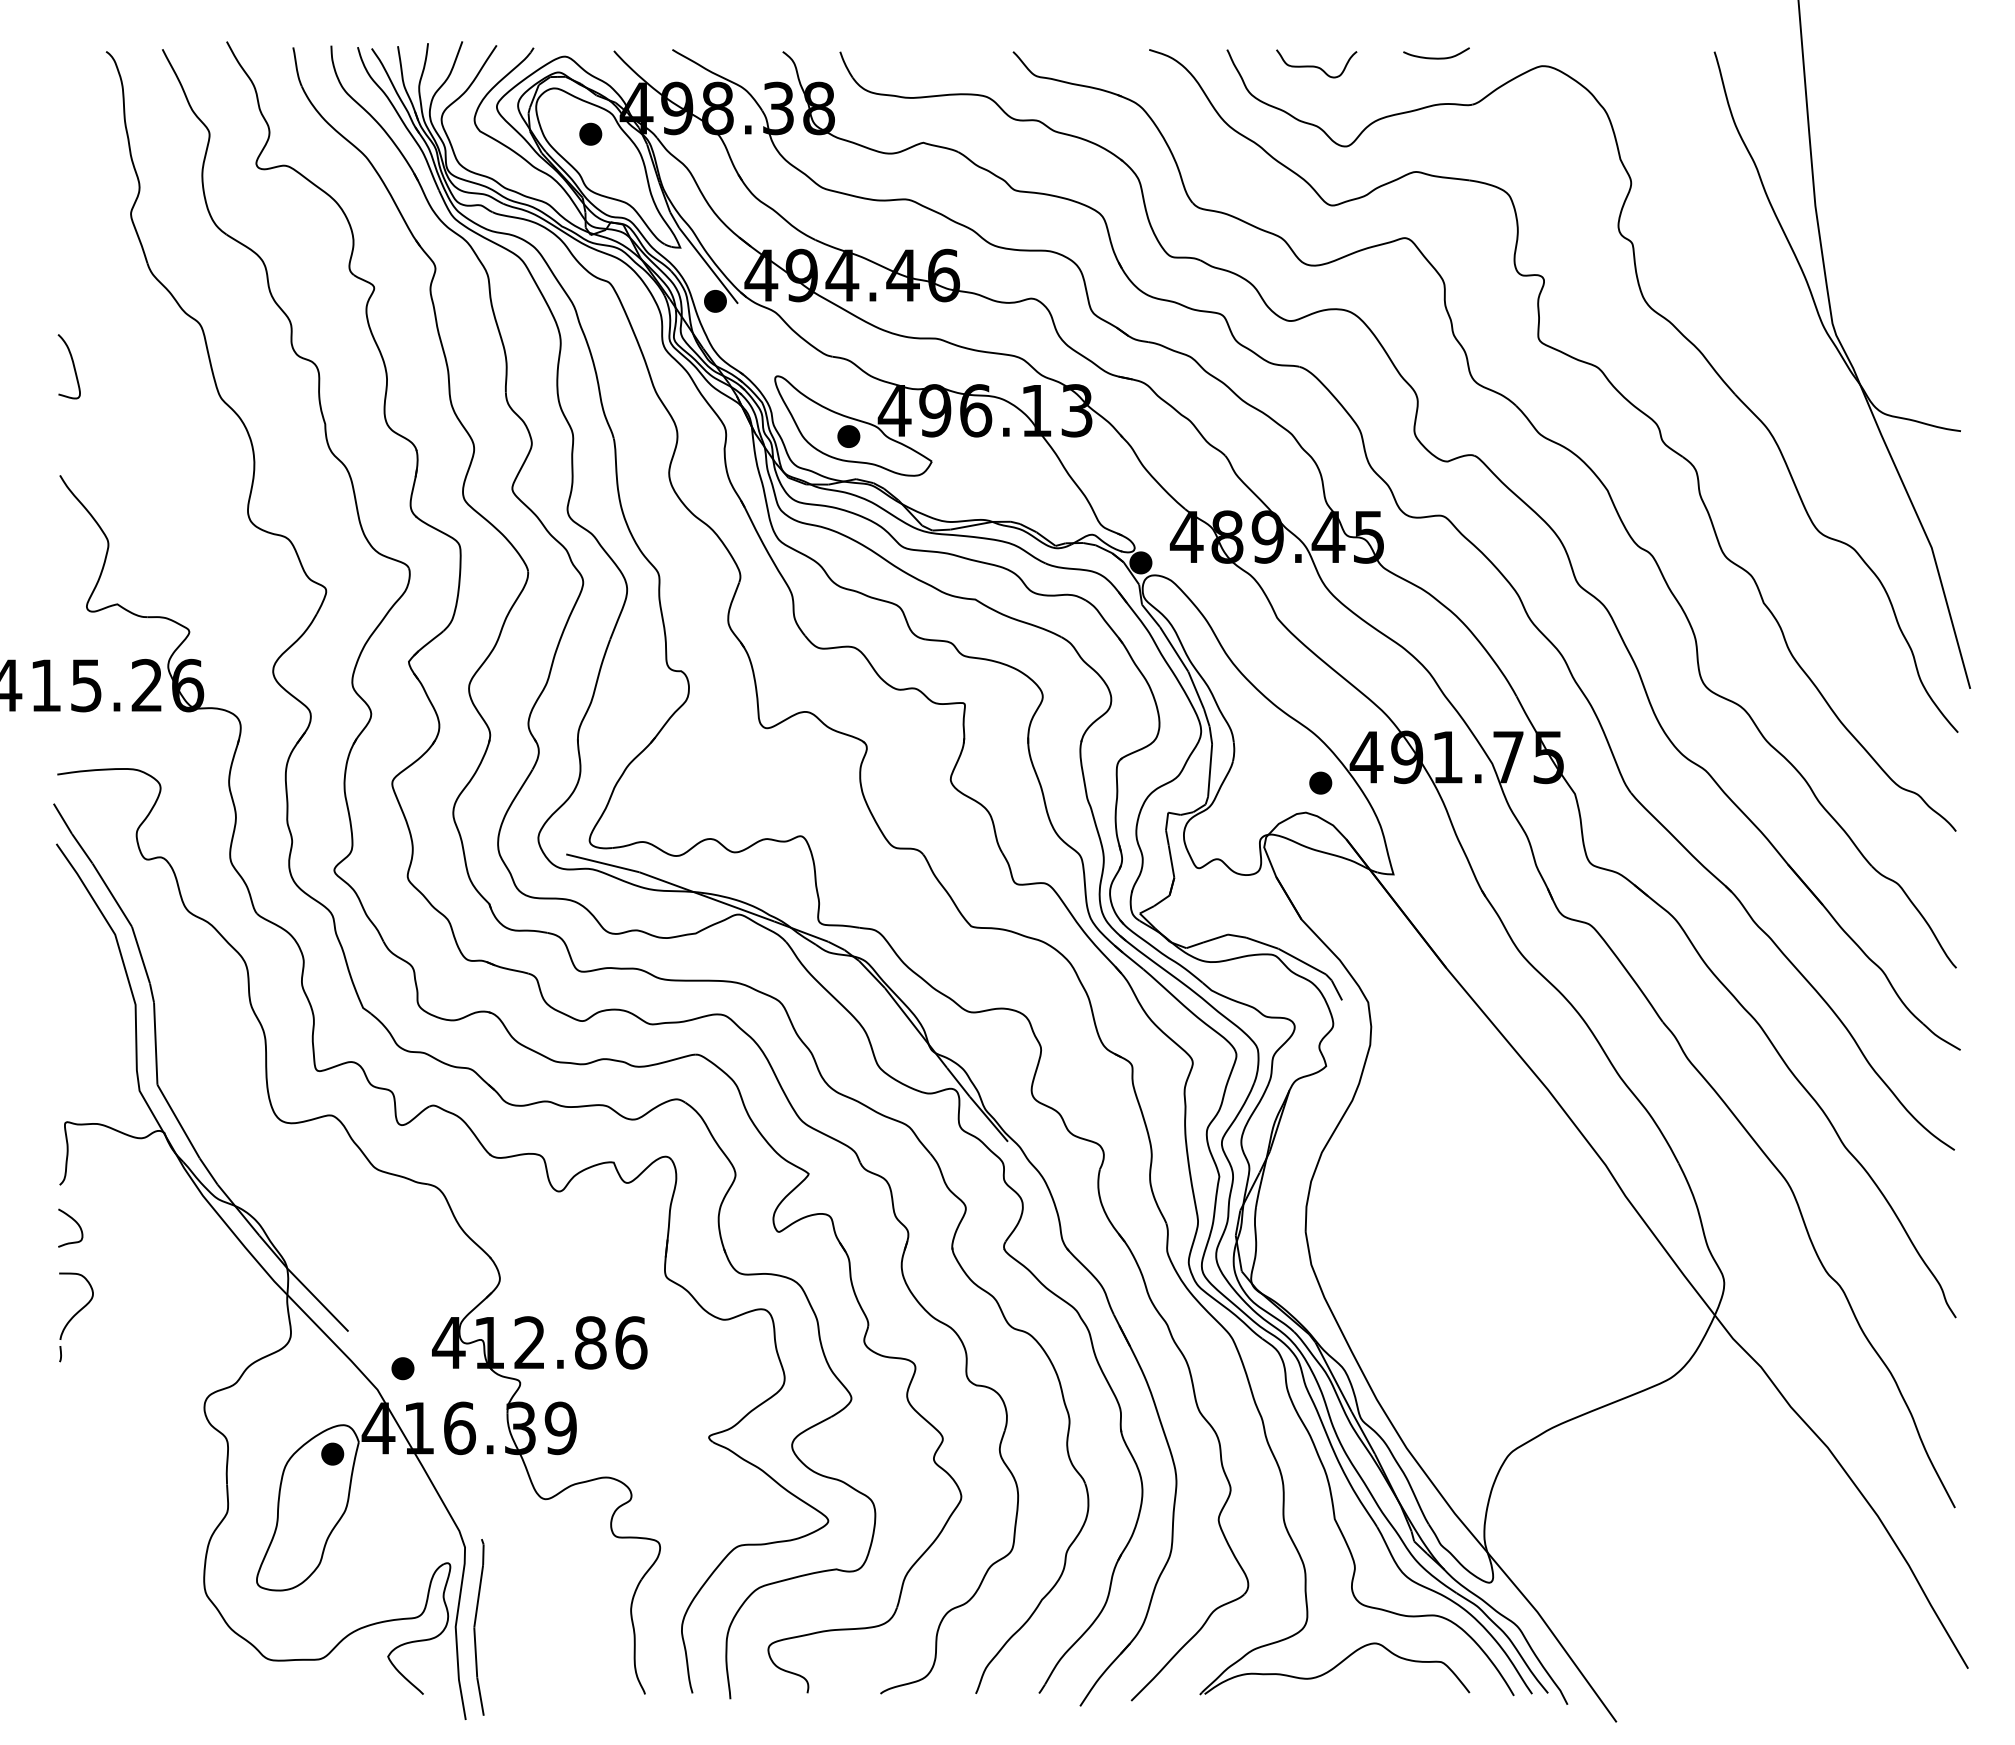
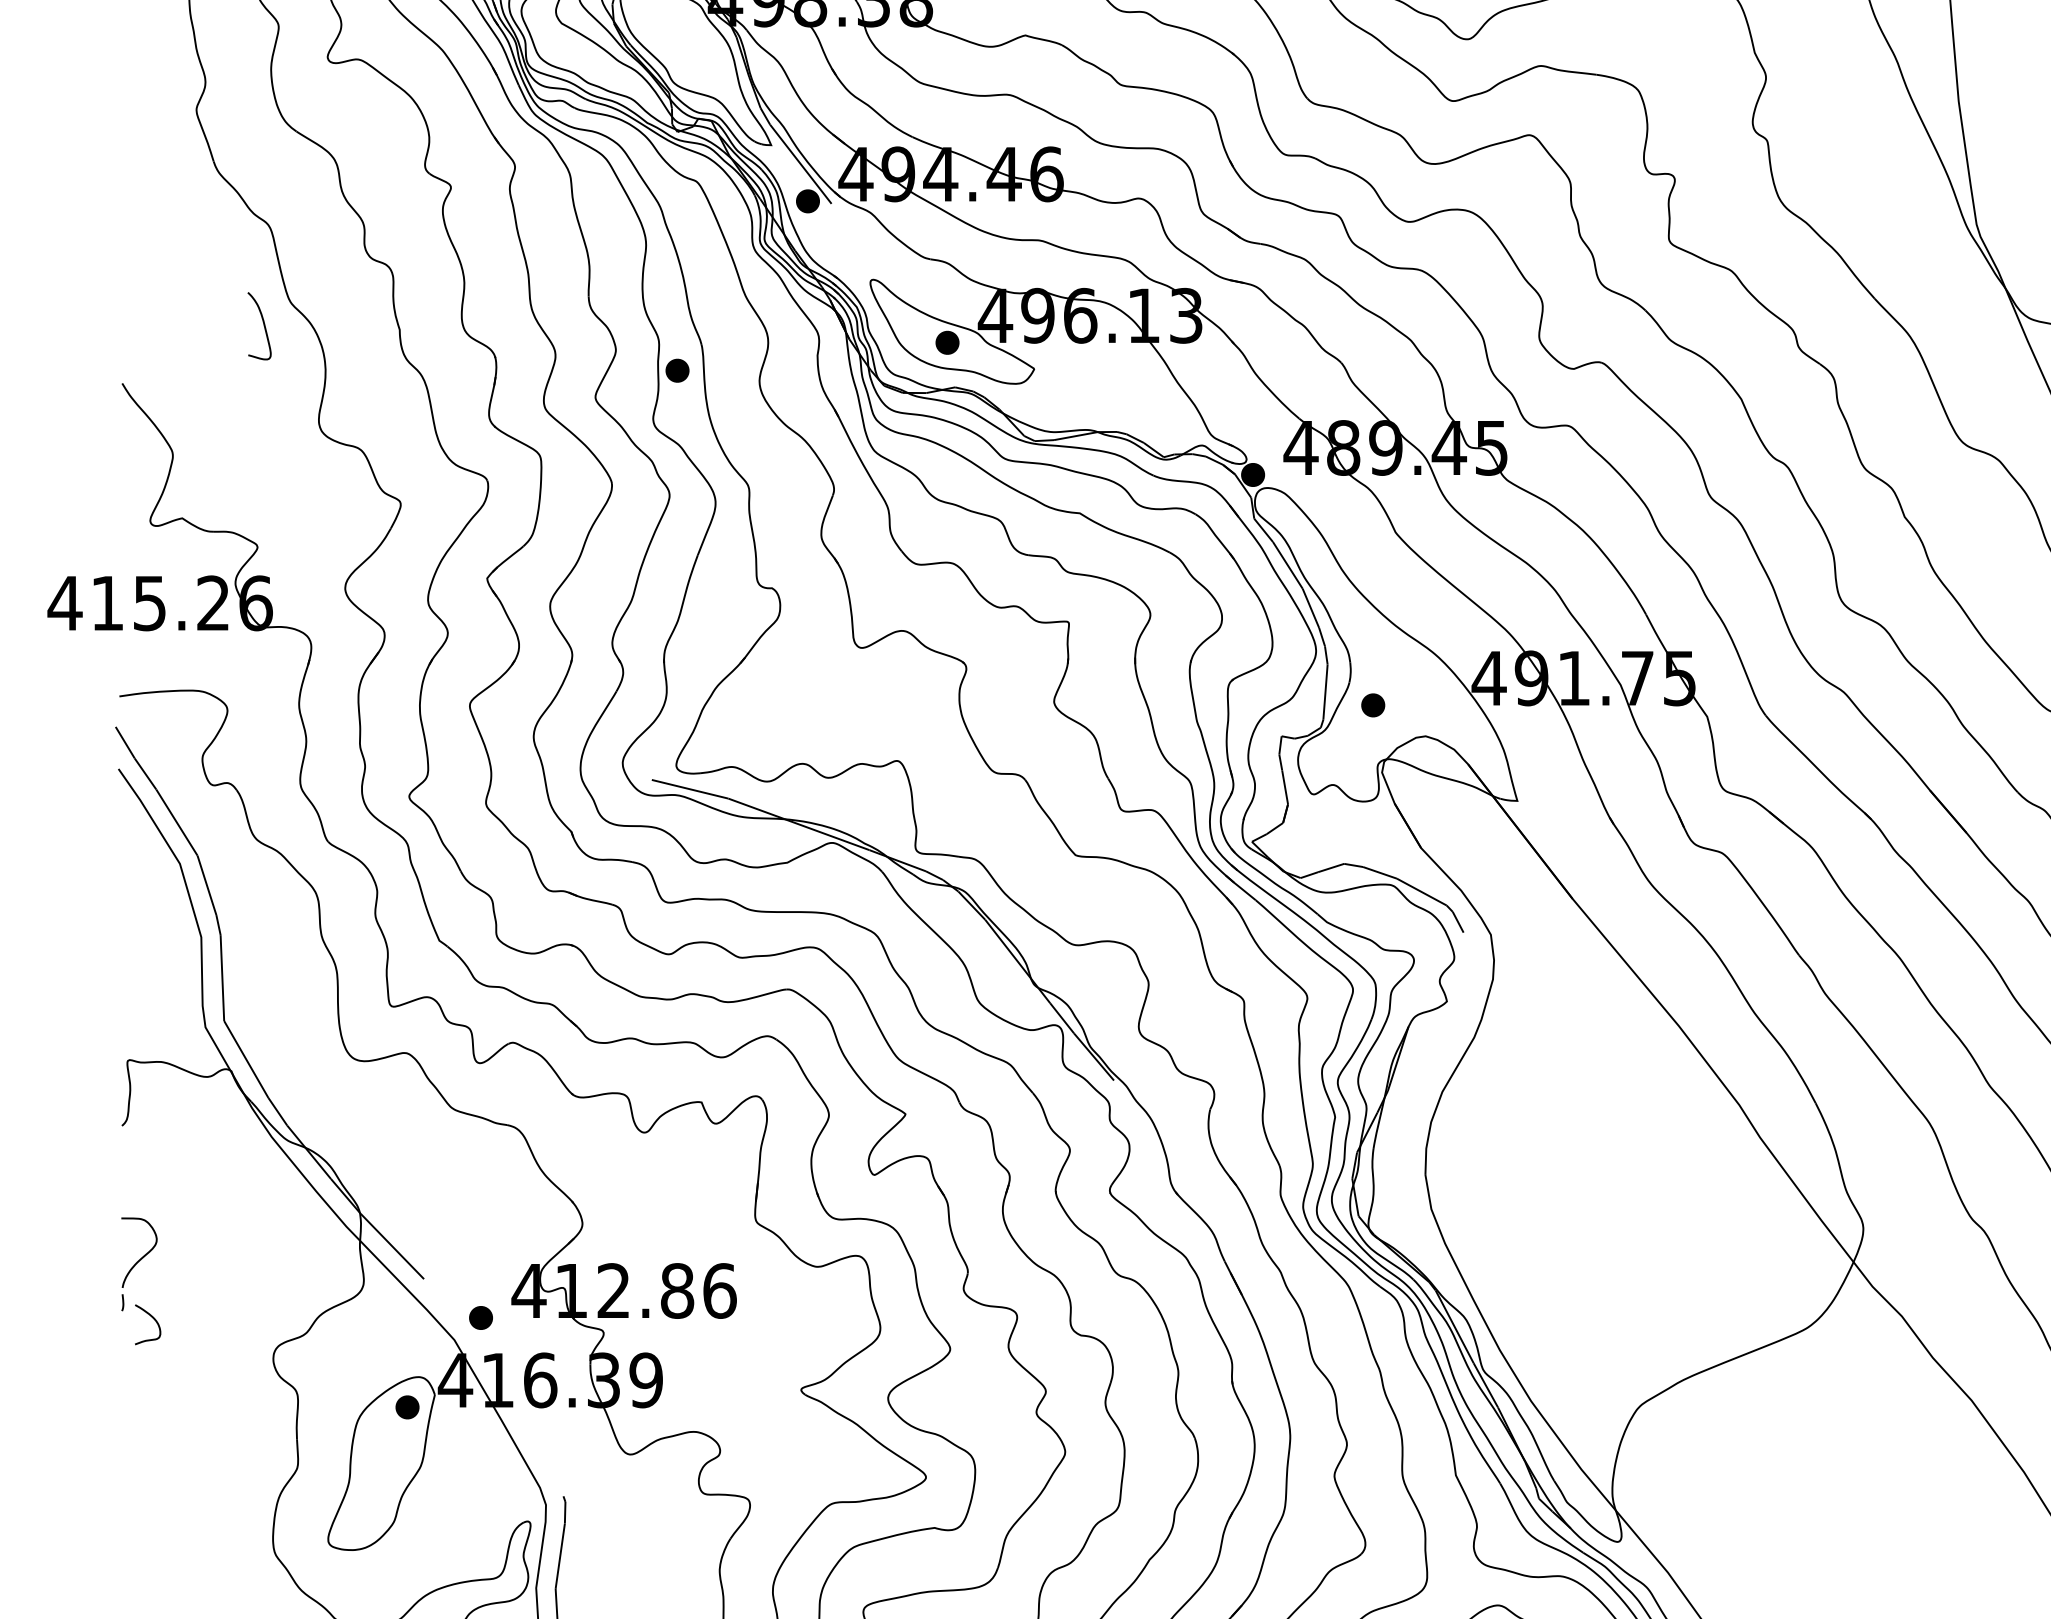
part: (590, 133) -> (677, 369), moved
curve: (72, 364) -> (262, 323), moved
part: (1320, 782) -> (1372, 704), moved
curve: (75, 1222) -> (153, 1318), moved

